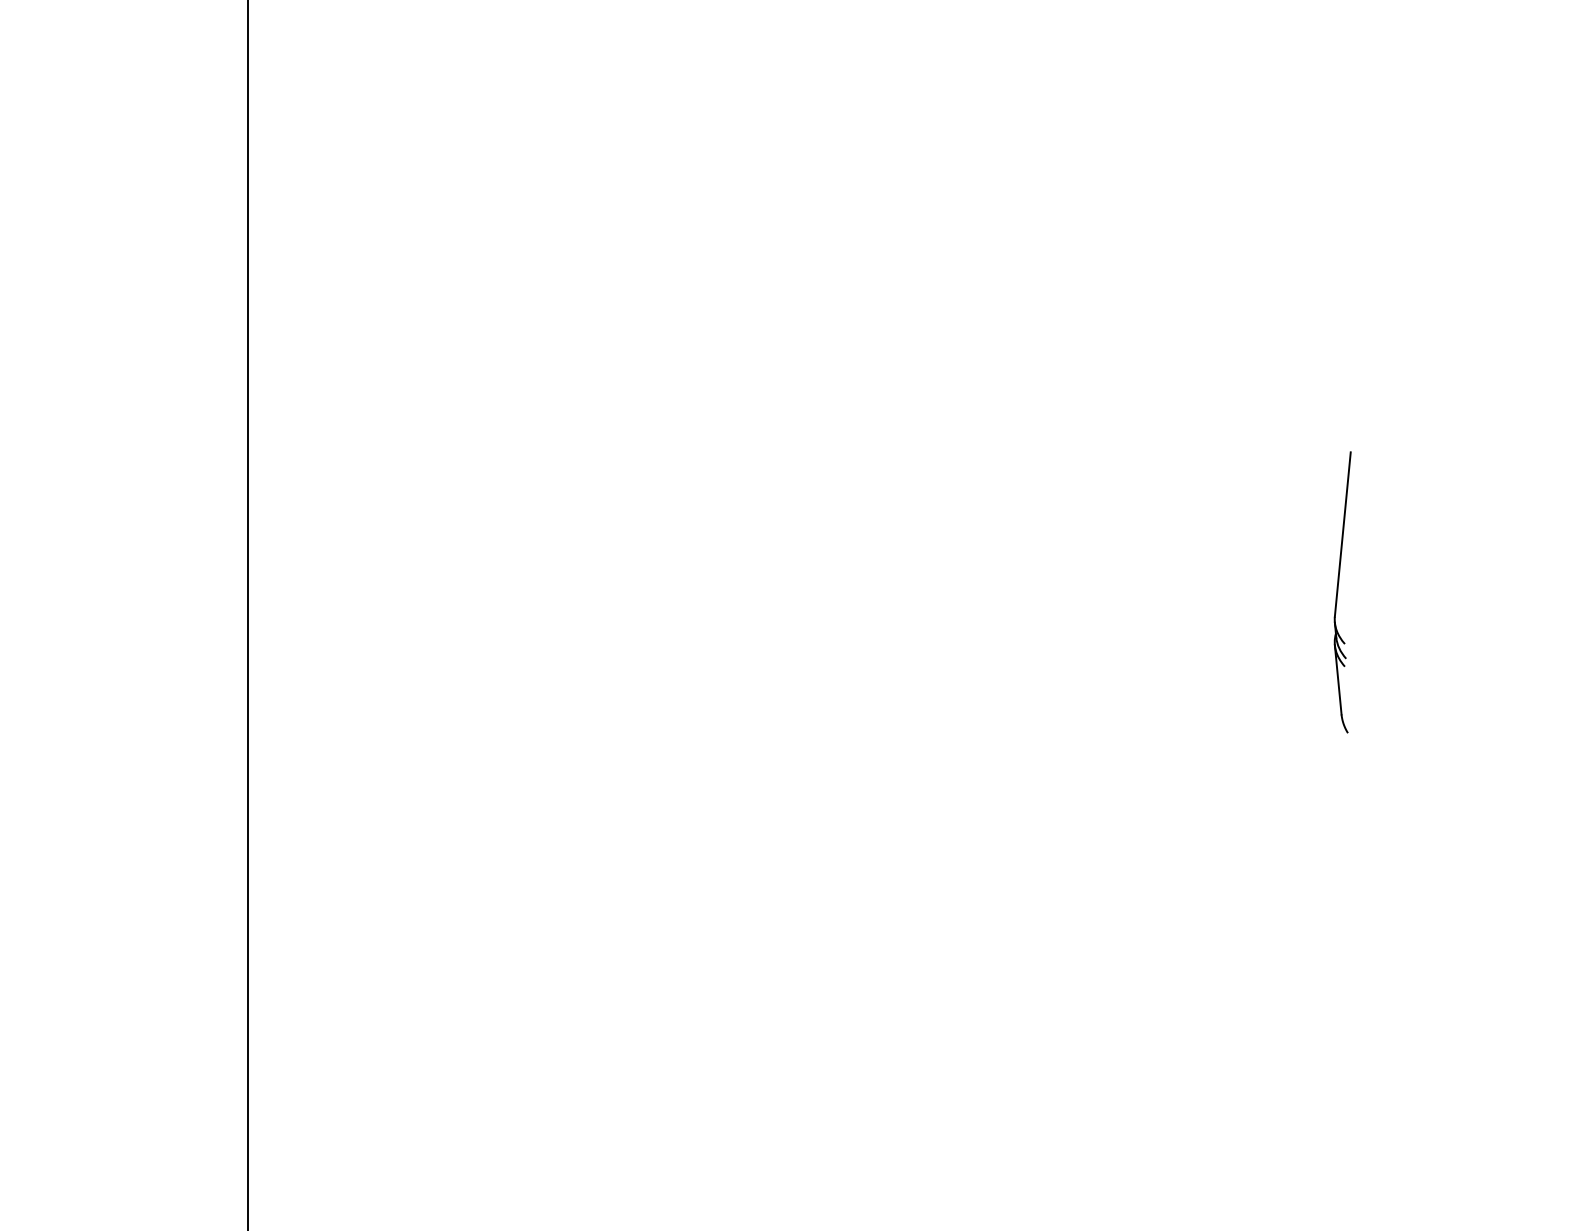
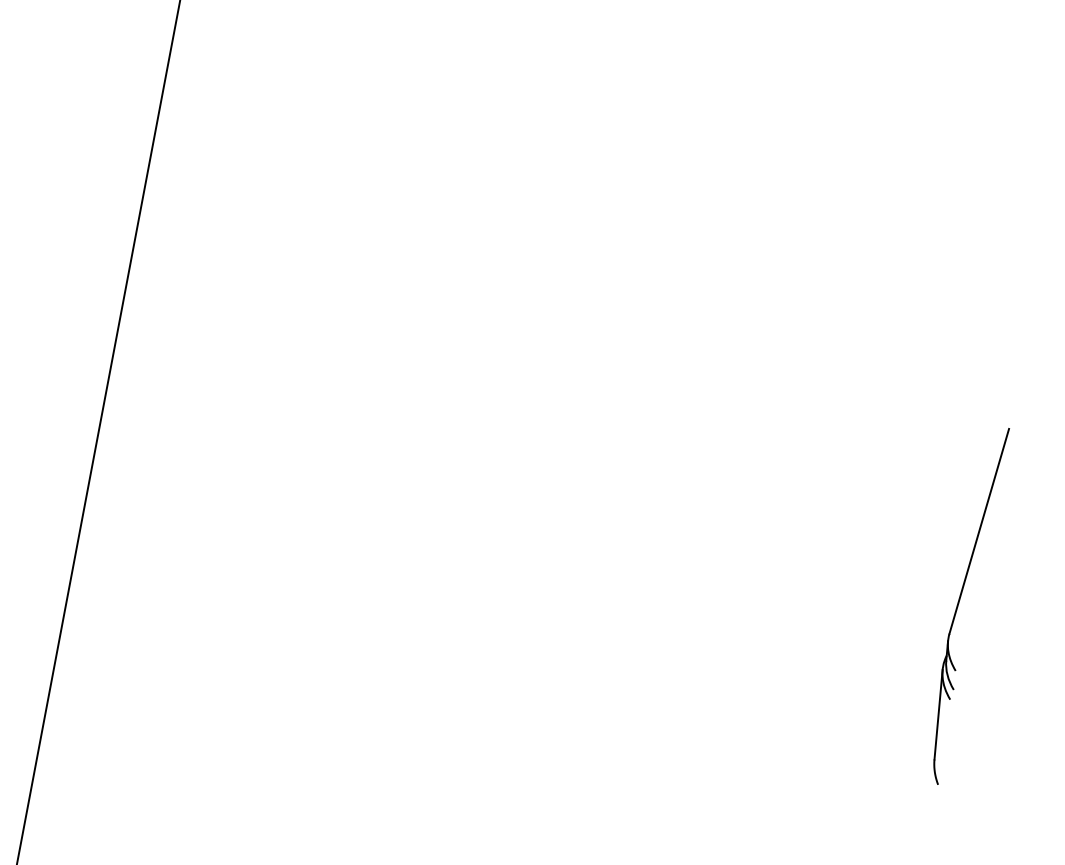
part: (1342, 592) -> (964, 604), size x1.6

